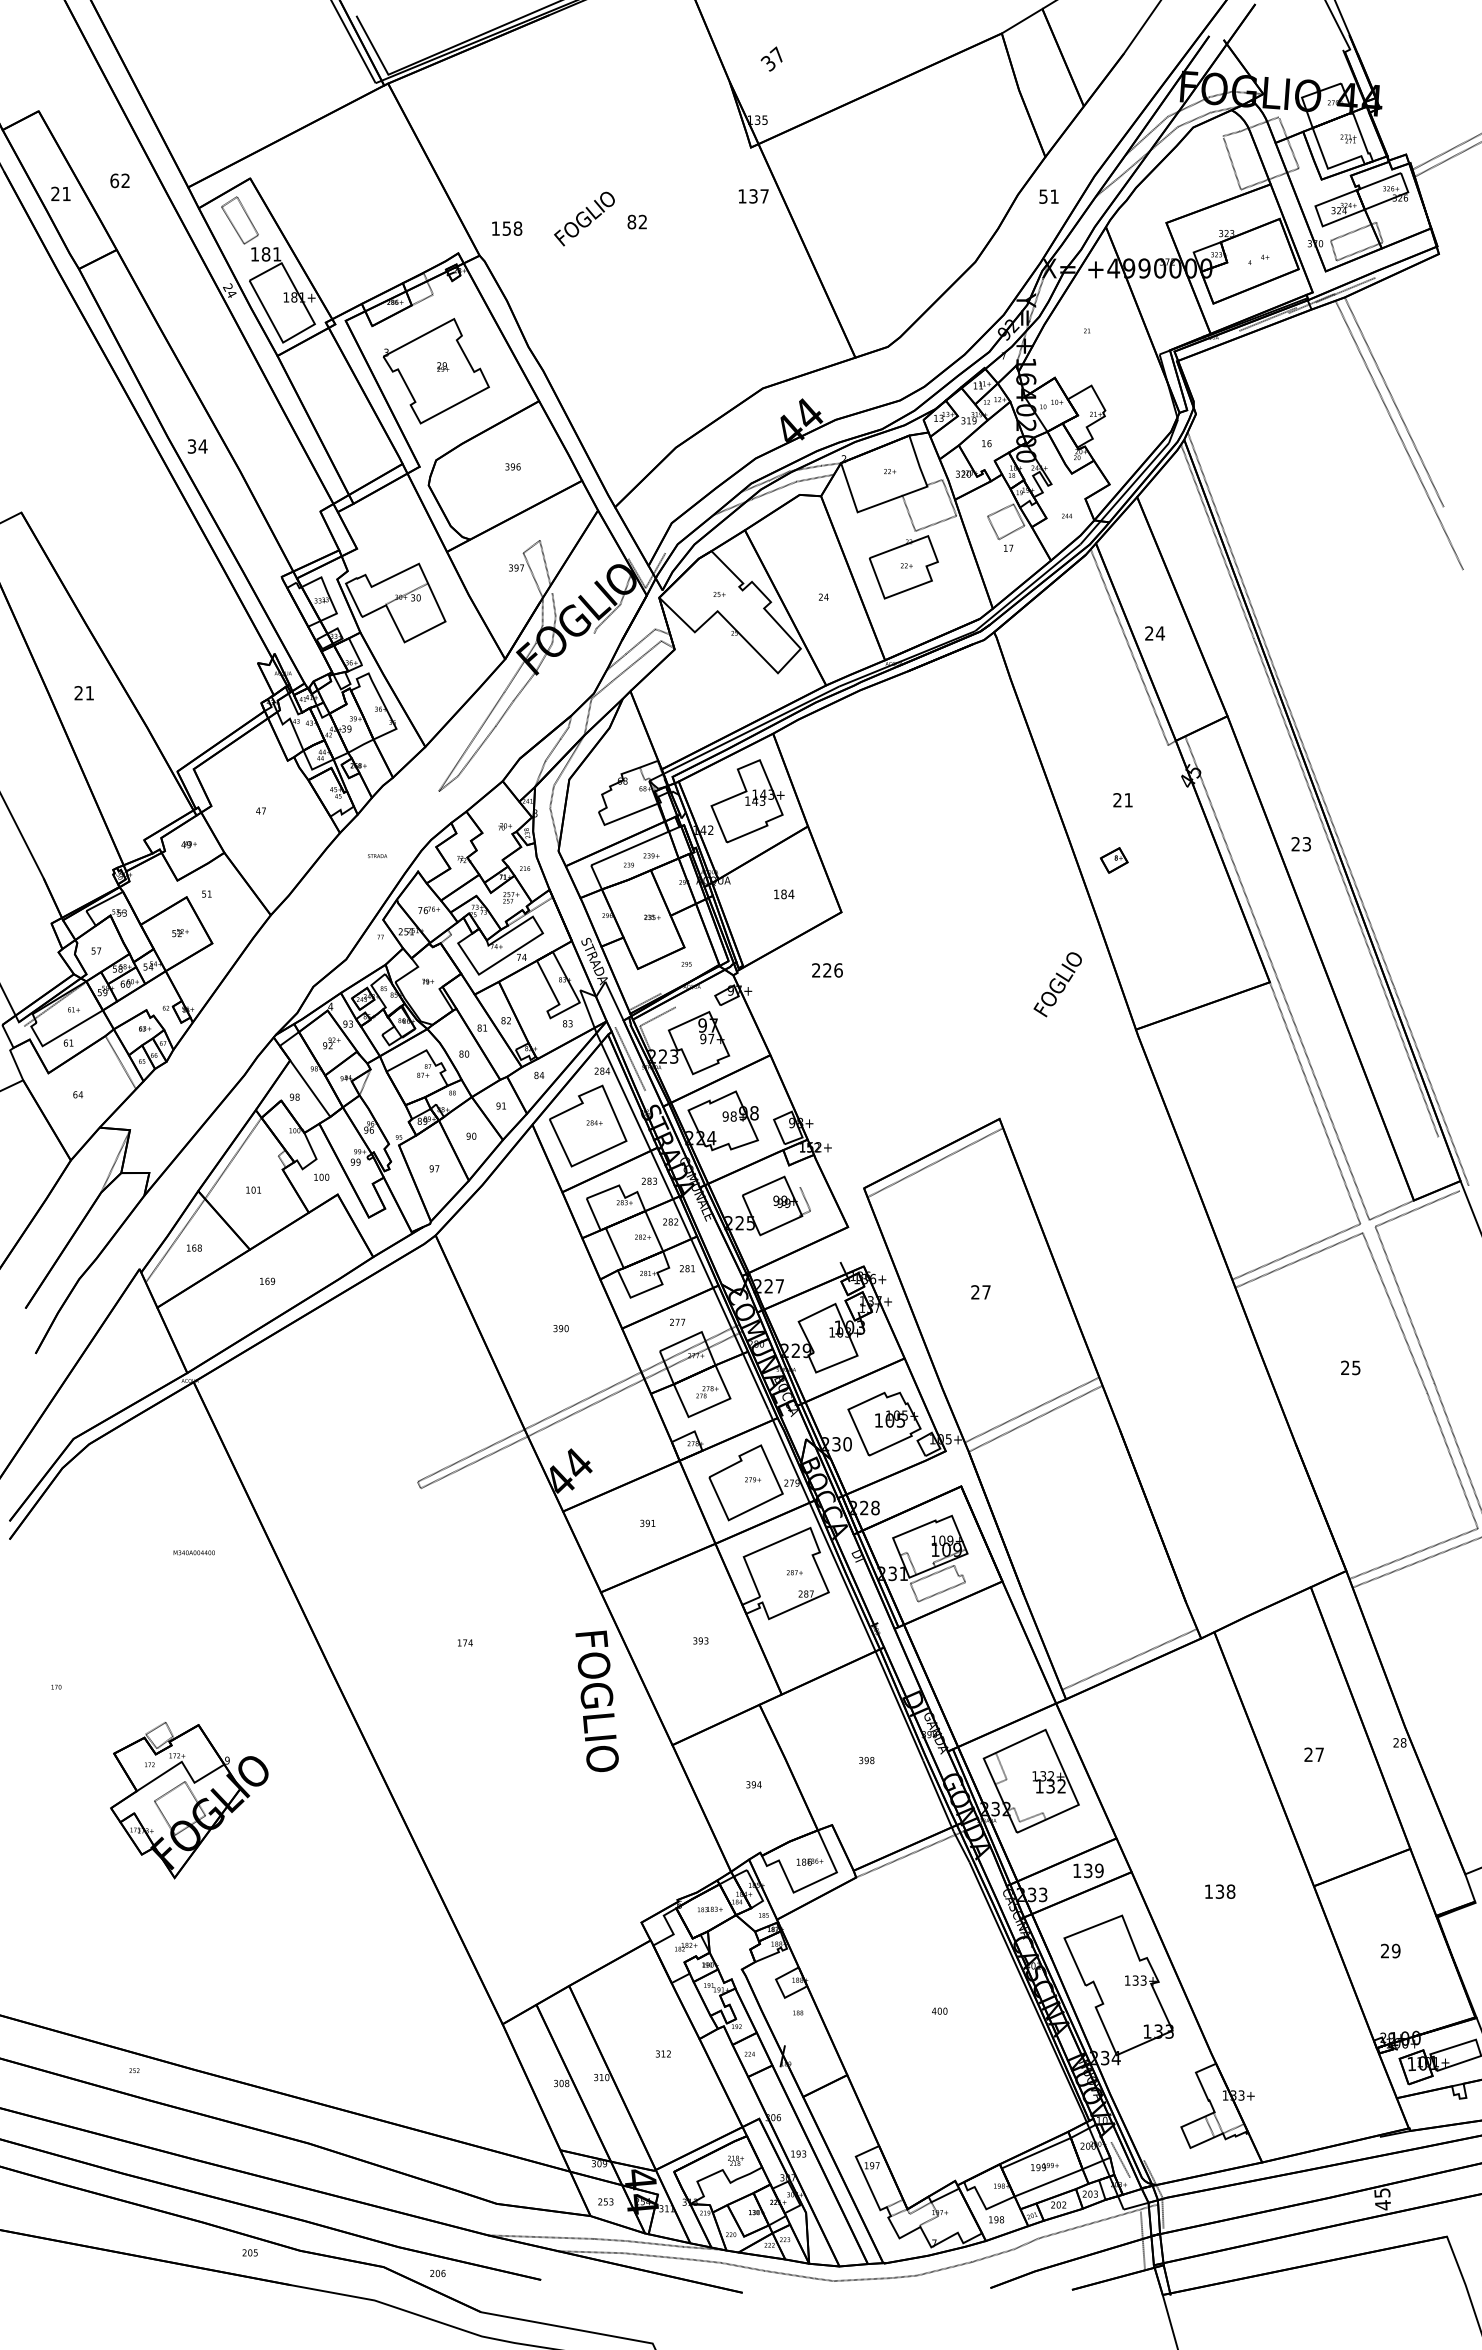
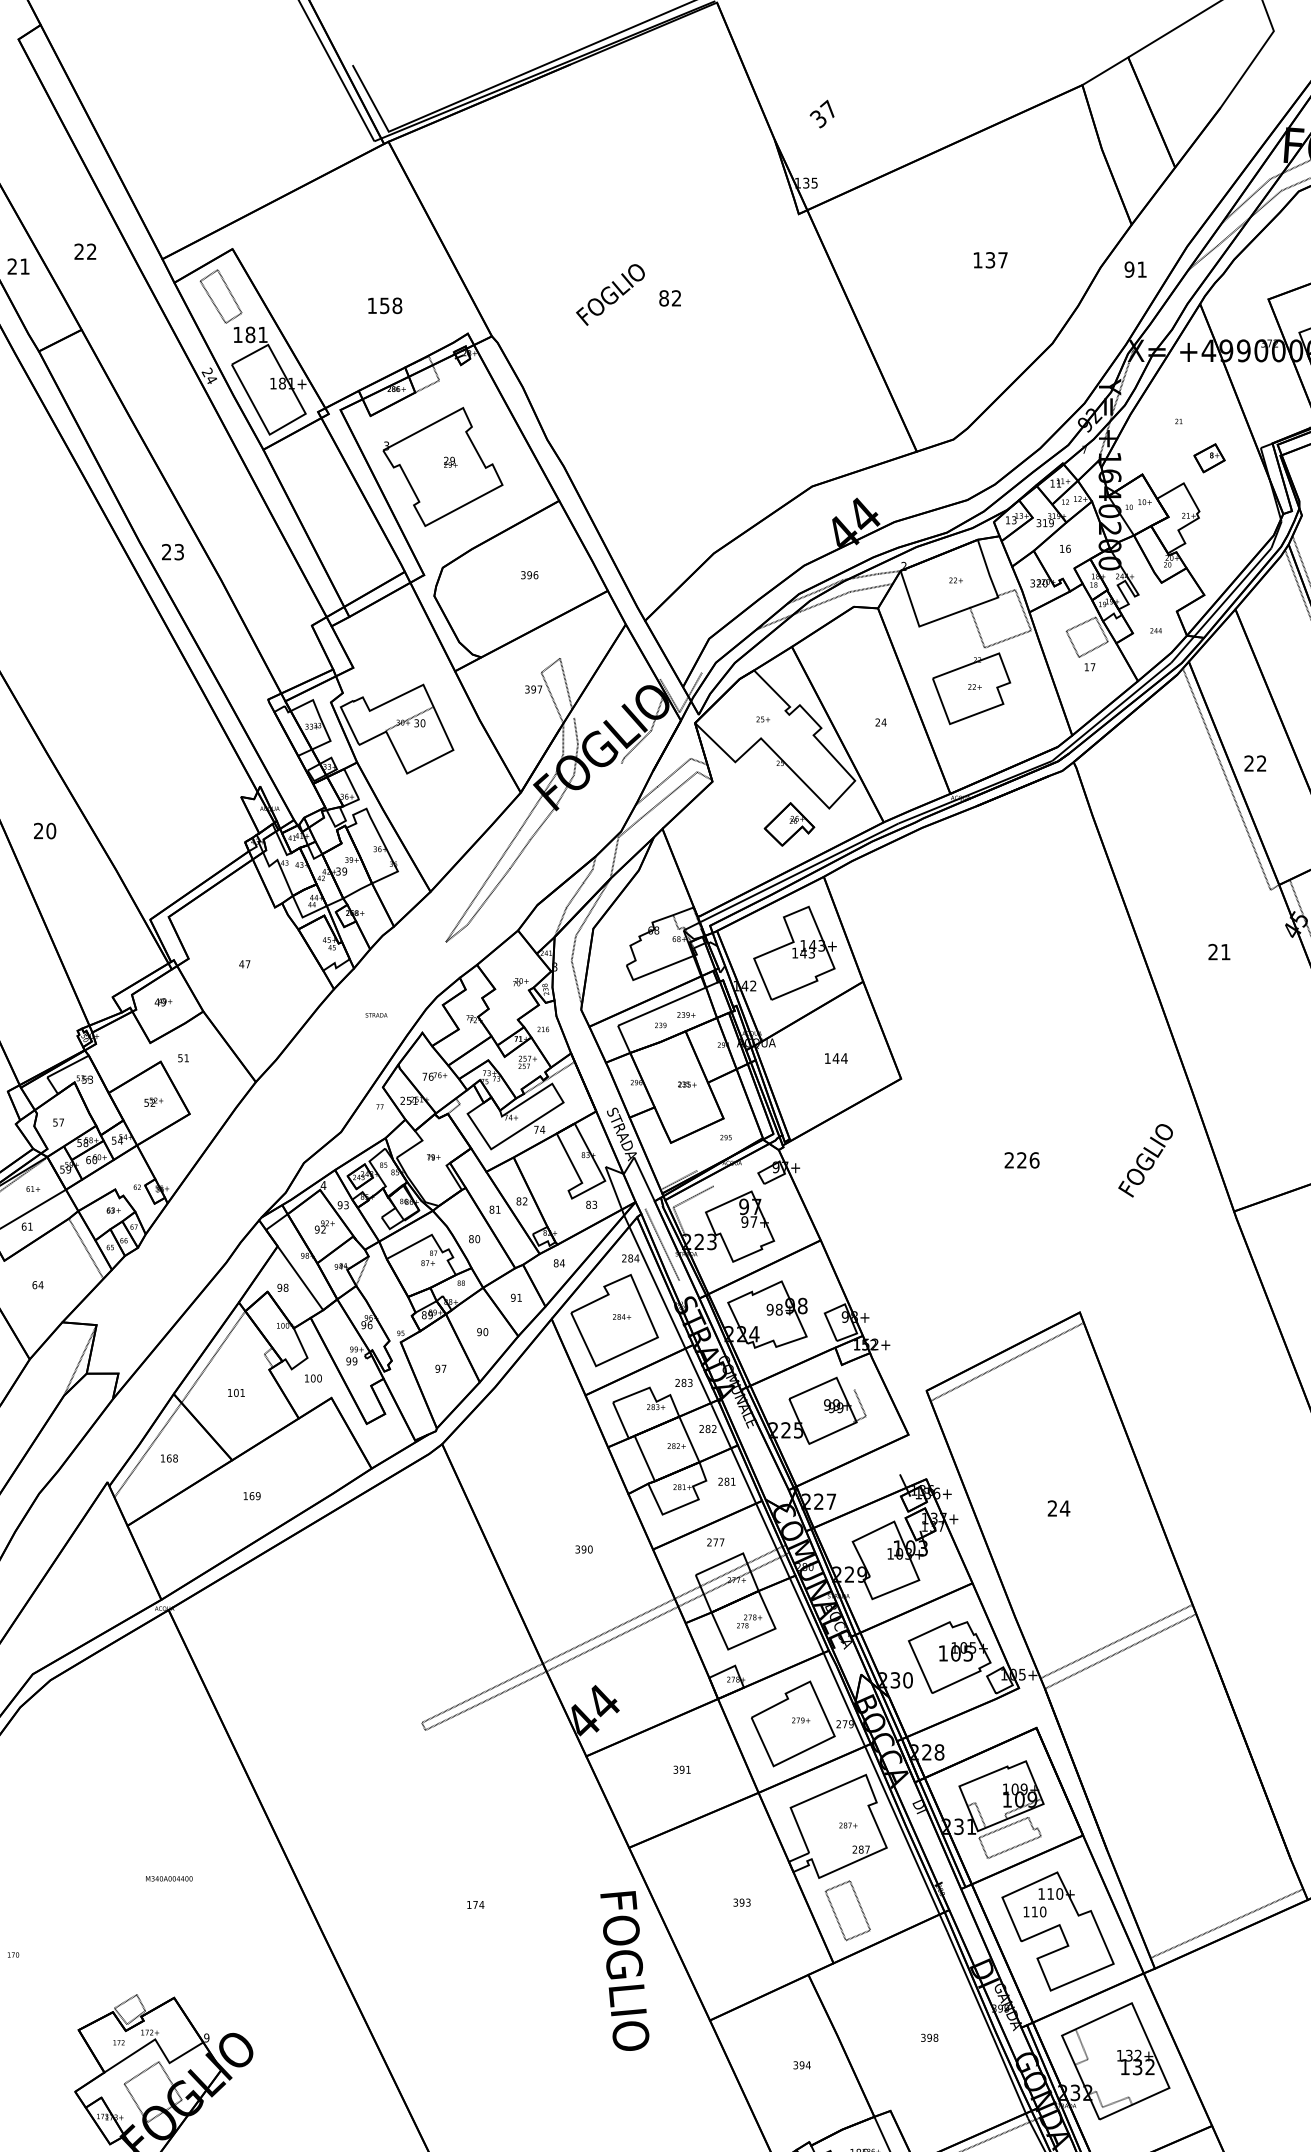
text: (114, 180) -> (79, 251), 62 -> 22
text: (753, 196) -> (990, 260), moved
text: (1043, 196) -> (1129, 269), 51 -> 91
text: (507, 228) -> (385, 305), moved
text: (197, 446) -> (172, 552), 34 -> 23
text: (1160, 633) -> (1261, 763), 24 -> 22
part: (742, 687) -> (789, 824), added
text: (89, 693) -> (50, 831), 21 -> 20
part: (1114, 860) -> (1209, 458), moved
text: (783, 894) -> (835, 1058), 184 -> 144
text: (827, 970) -> (1022, 1160), moved
text: (986, 1292) -> (1065, 1508), 27 -> 24
text: (193, 1552) -> (168, 1878), moved
part: (794, 1647) -> (847, 1910), added
part: (980, 1666) -> (1058, 1931), added

